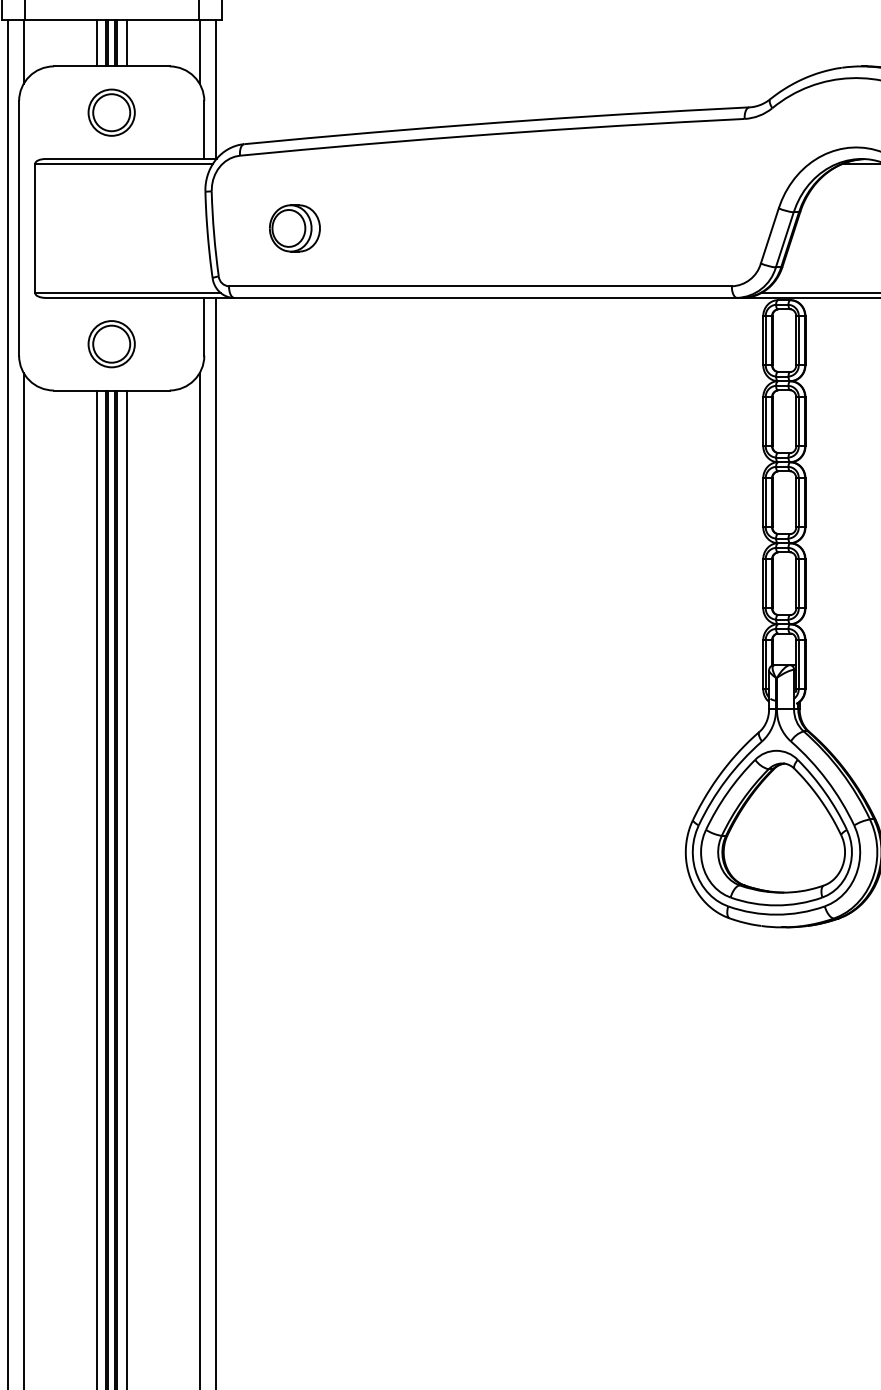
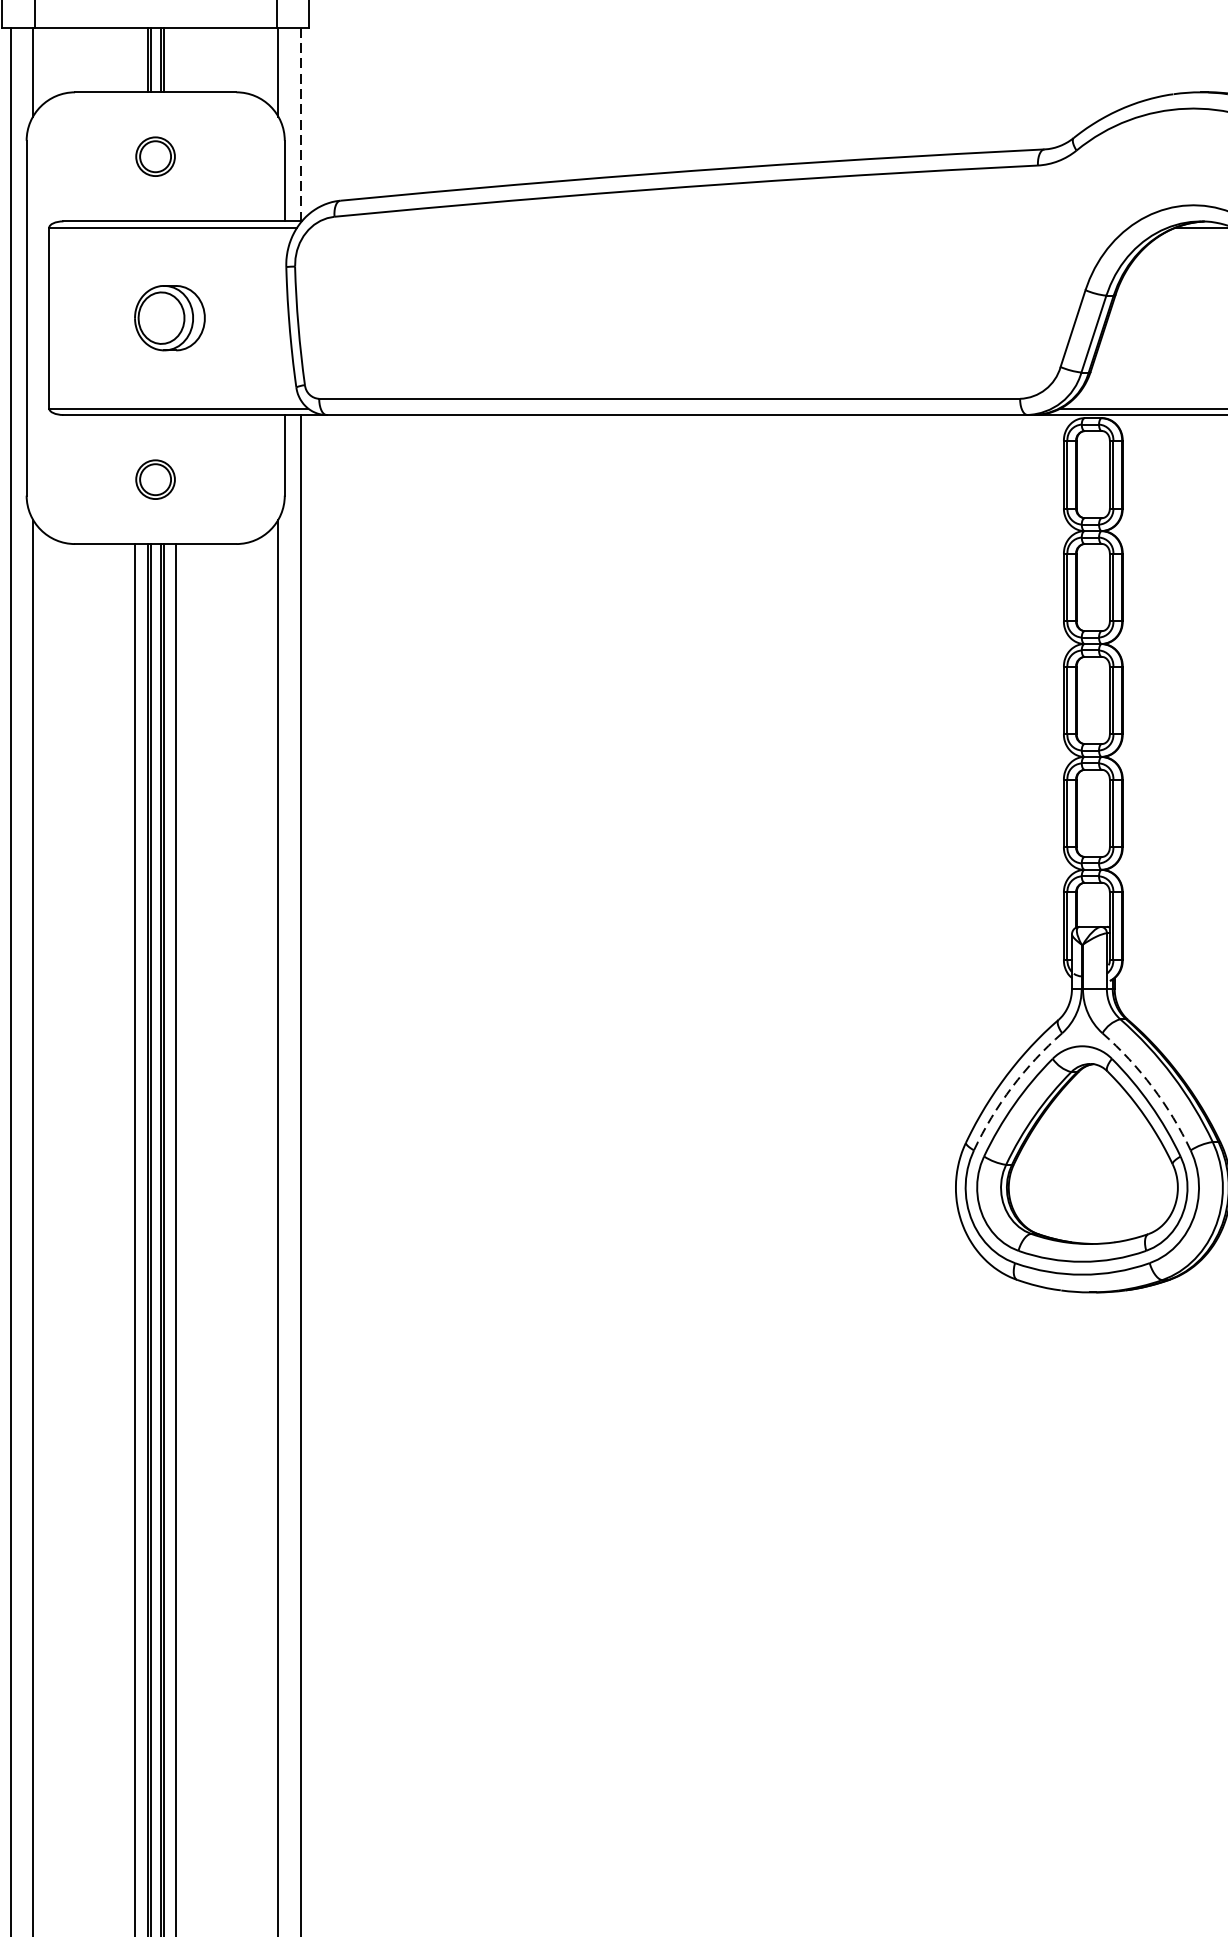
line: (96, 43) -> (134, 60), removed
line: (126, 43) -> (176, 60), removed
line: (215, 90) -> (300, 125), solid -> dashed
part: (111, 112) -> (155, 156), size x0.6
part: (294, 228) -> (169, 318), moved
part: (111, 344) -> (155, 479), size x0.6
arc: (726, 780) -> (1012, 1087), solid -> dashed
arc: (826, 780) -> (1152, 1087), solid -> dashed

